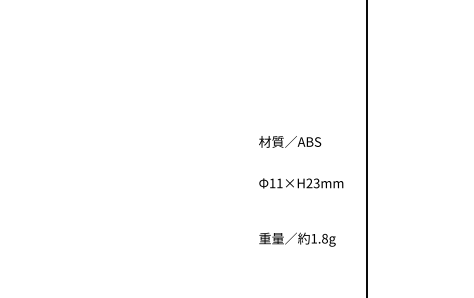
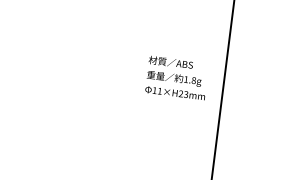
part: (297, 239) -> (174, 78), moved

